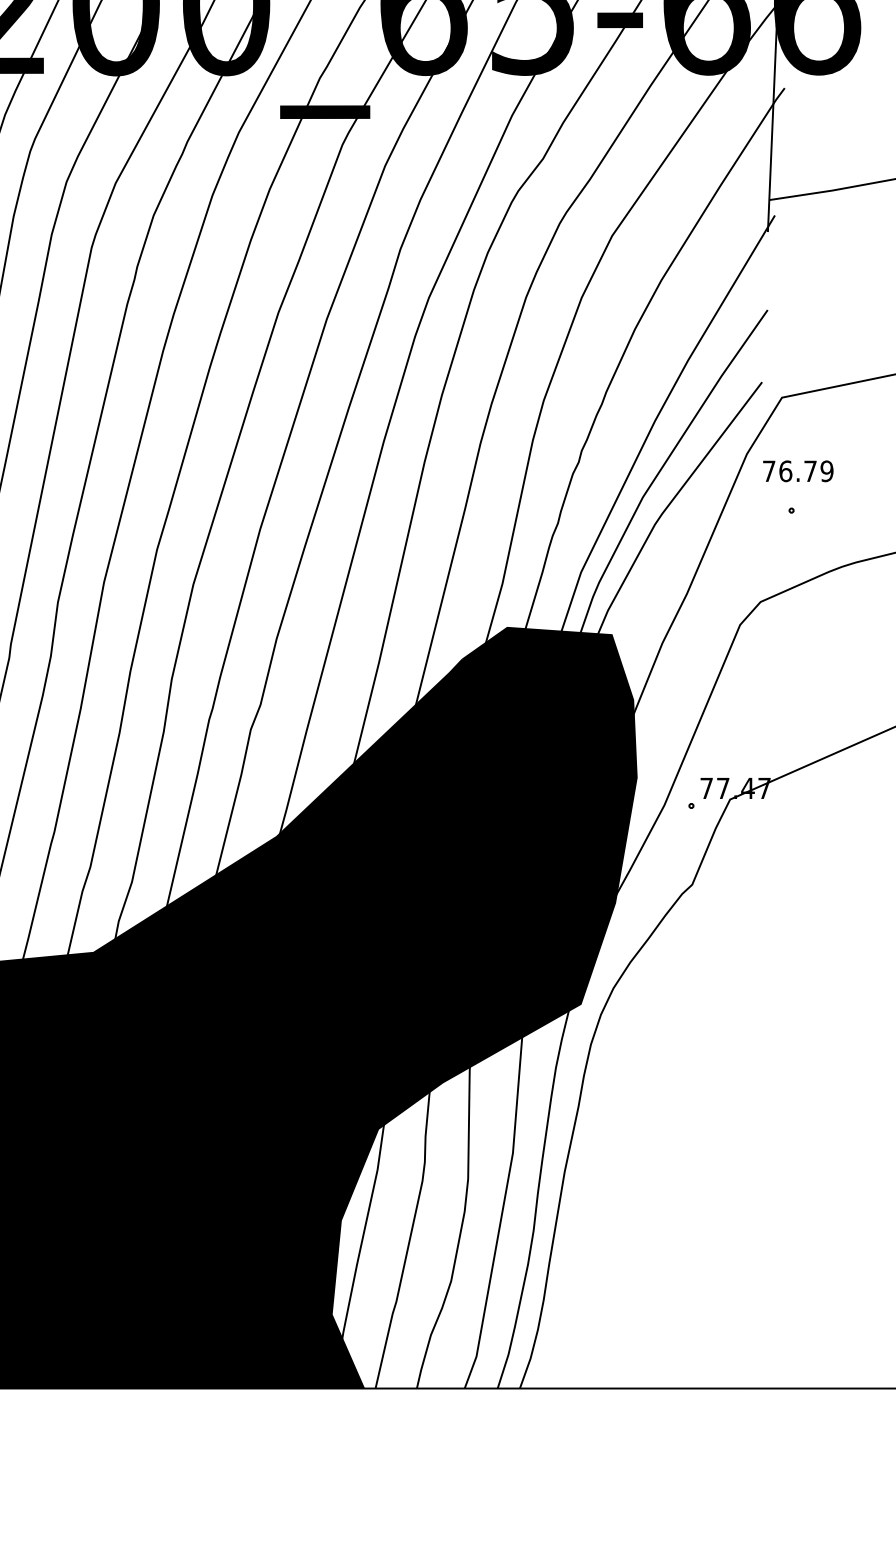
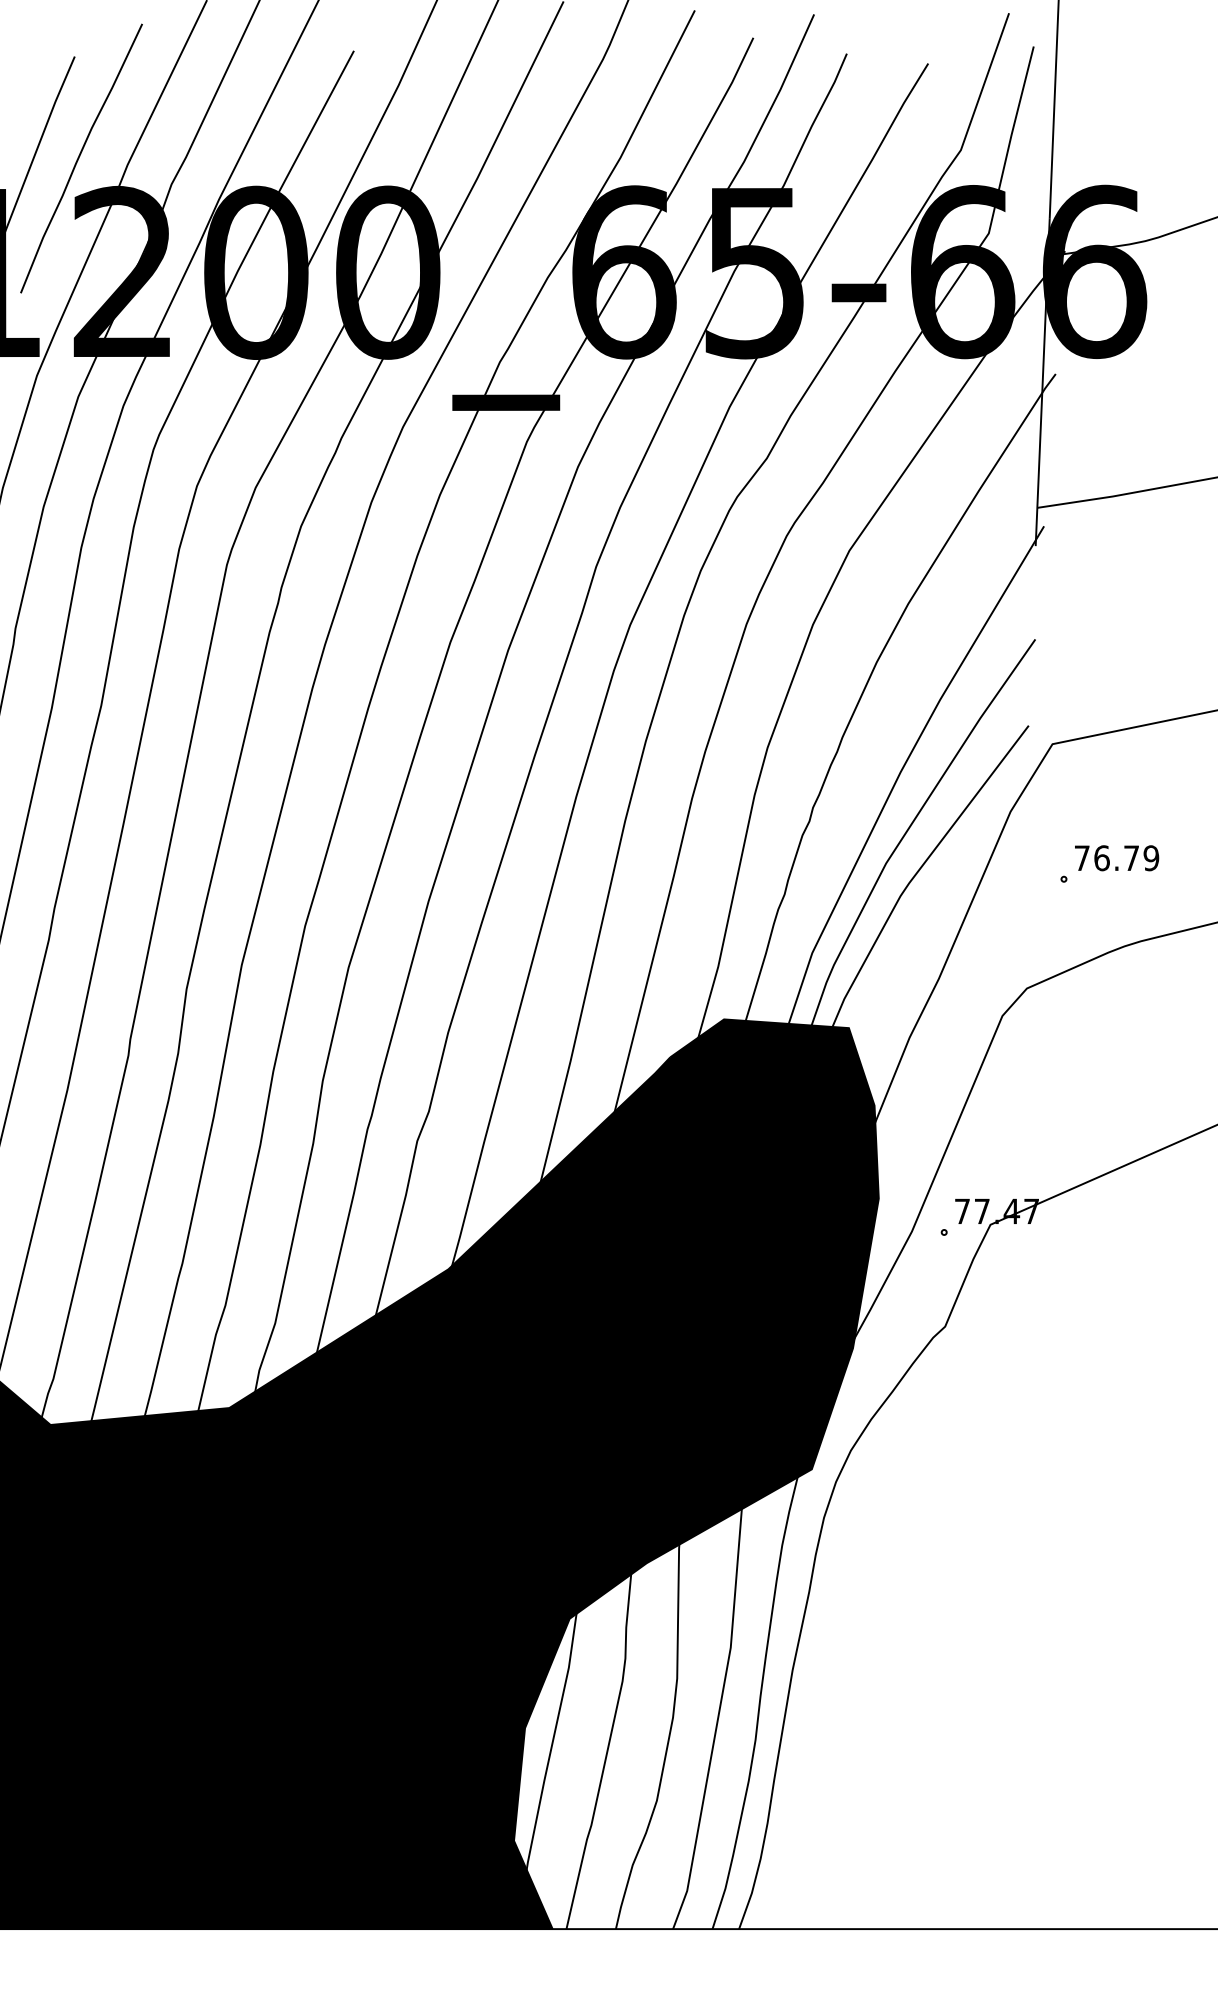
text: (798, 471) -> (1117, 858), moved

